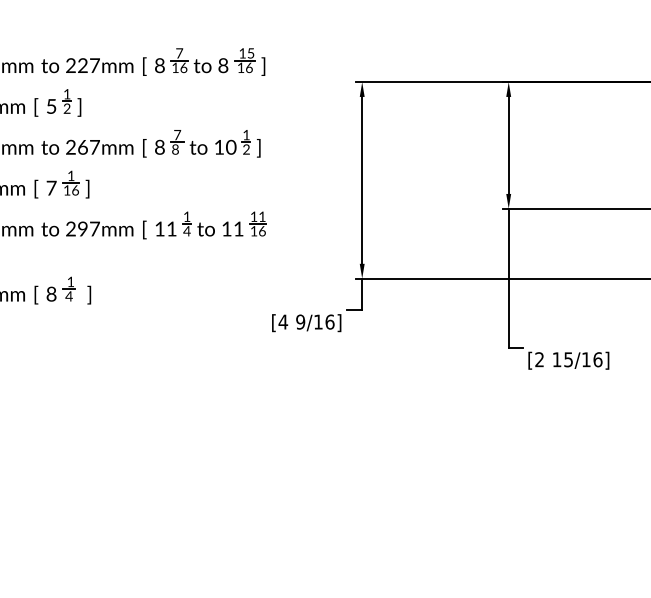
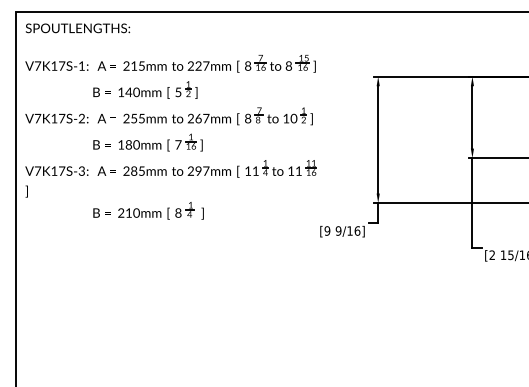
text: (283, 321) -> (327, 230), [4 -> [9

